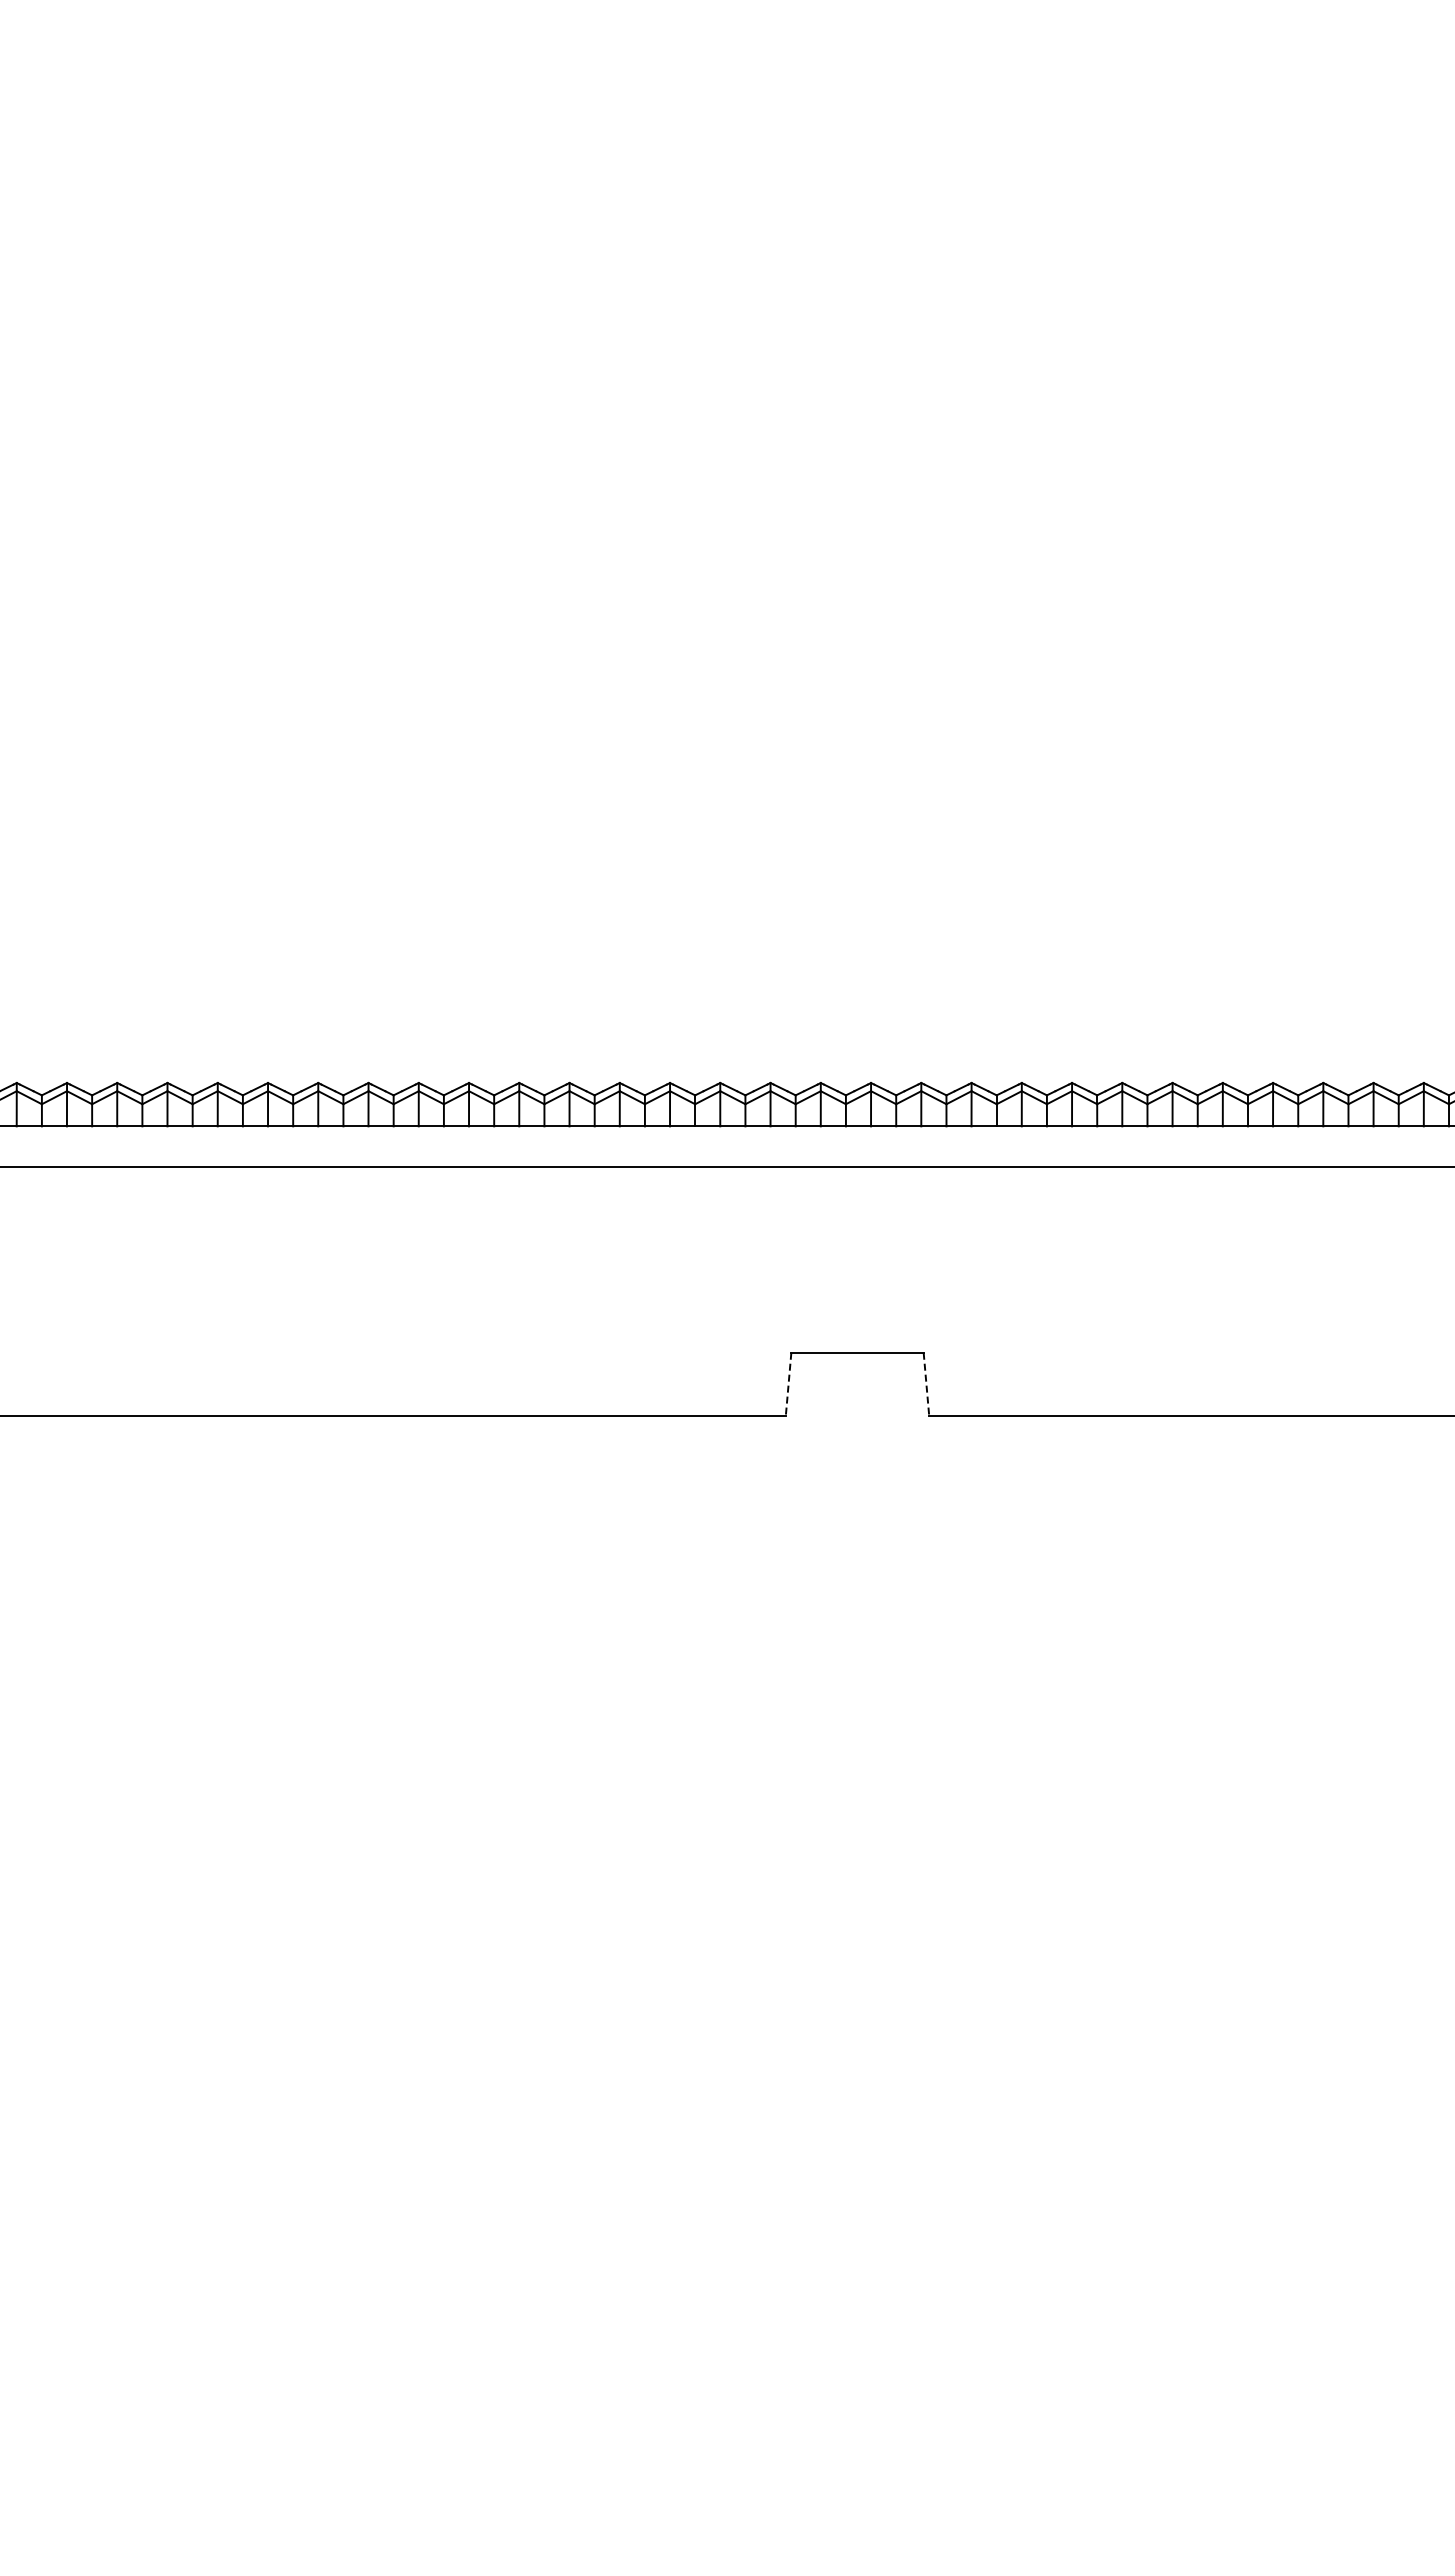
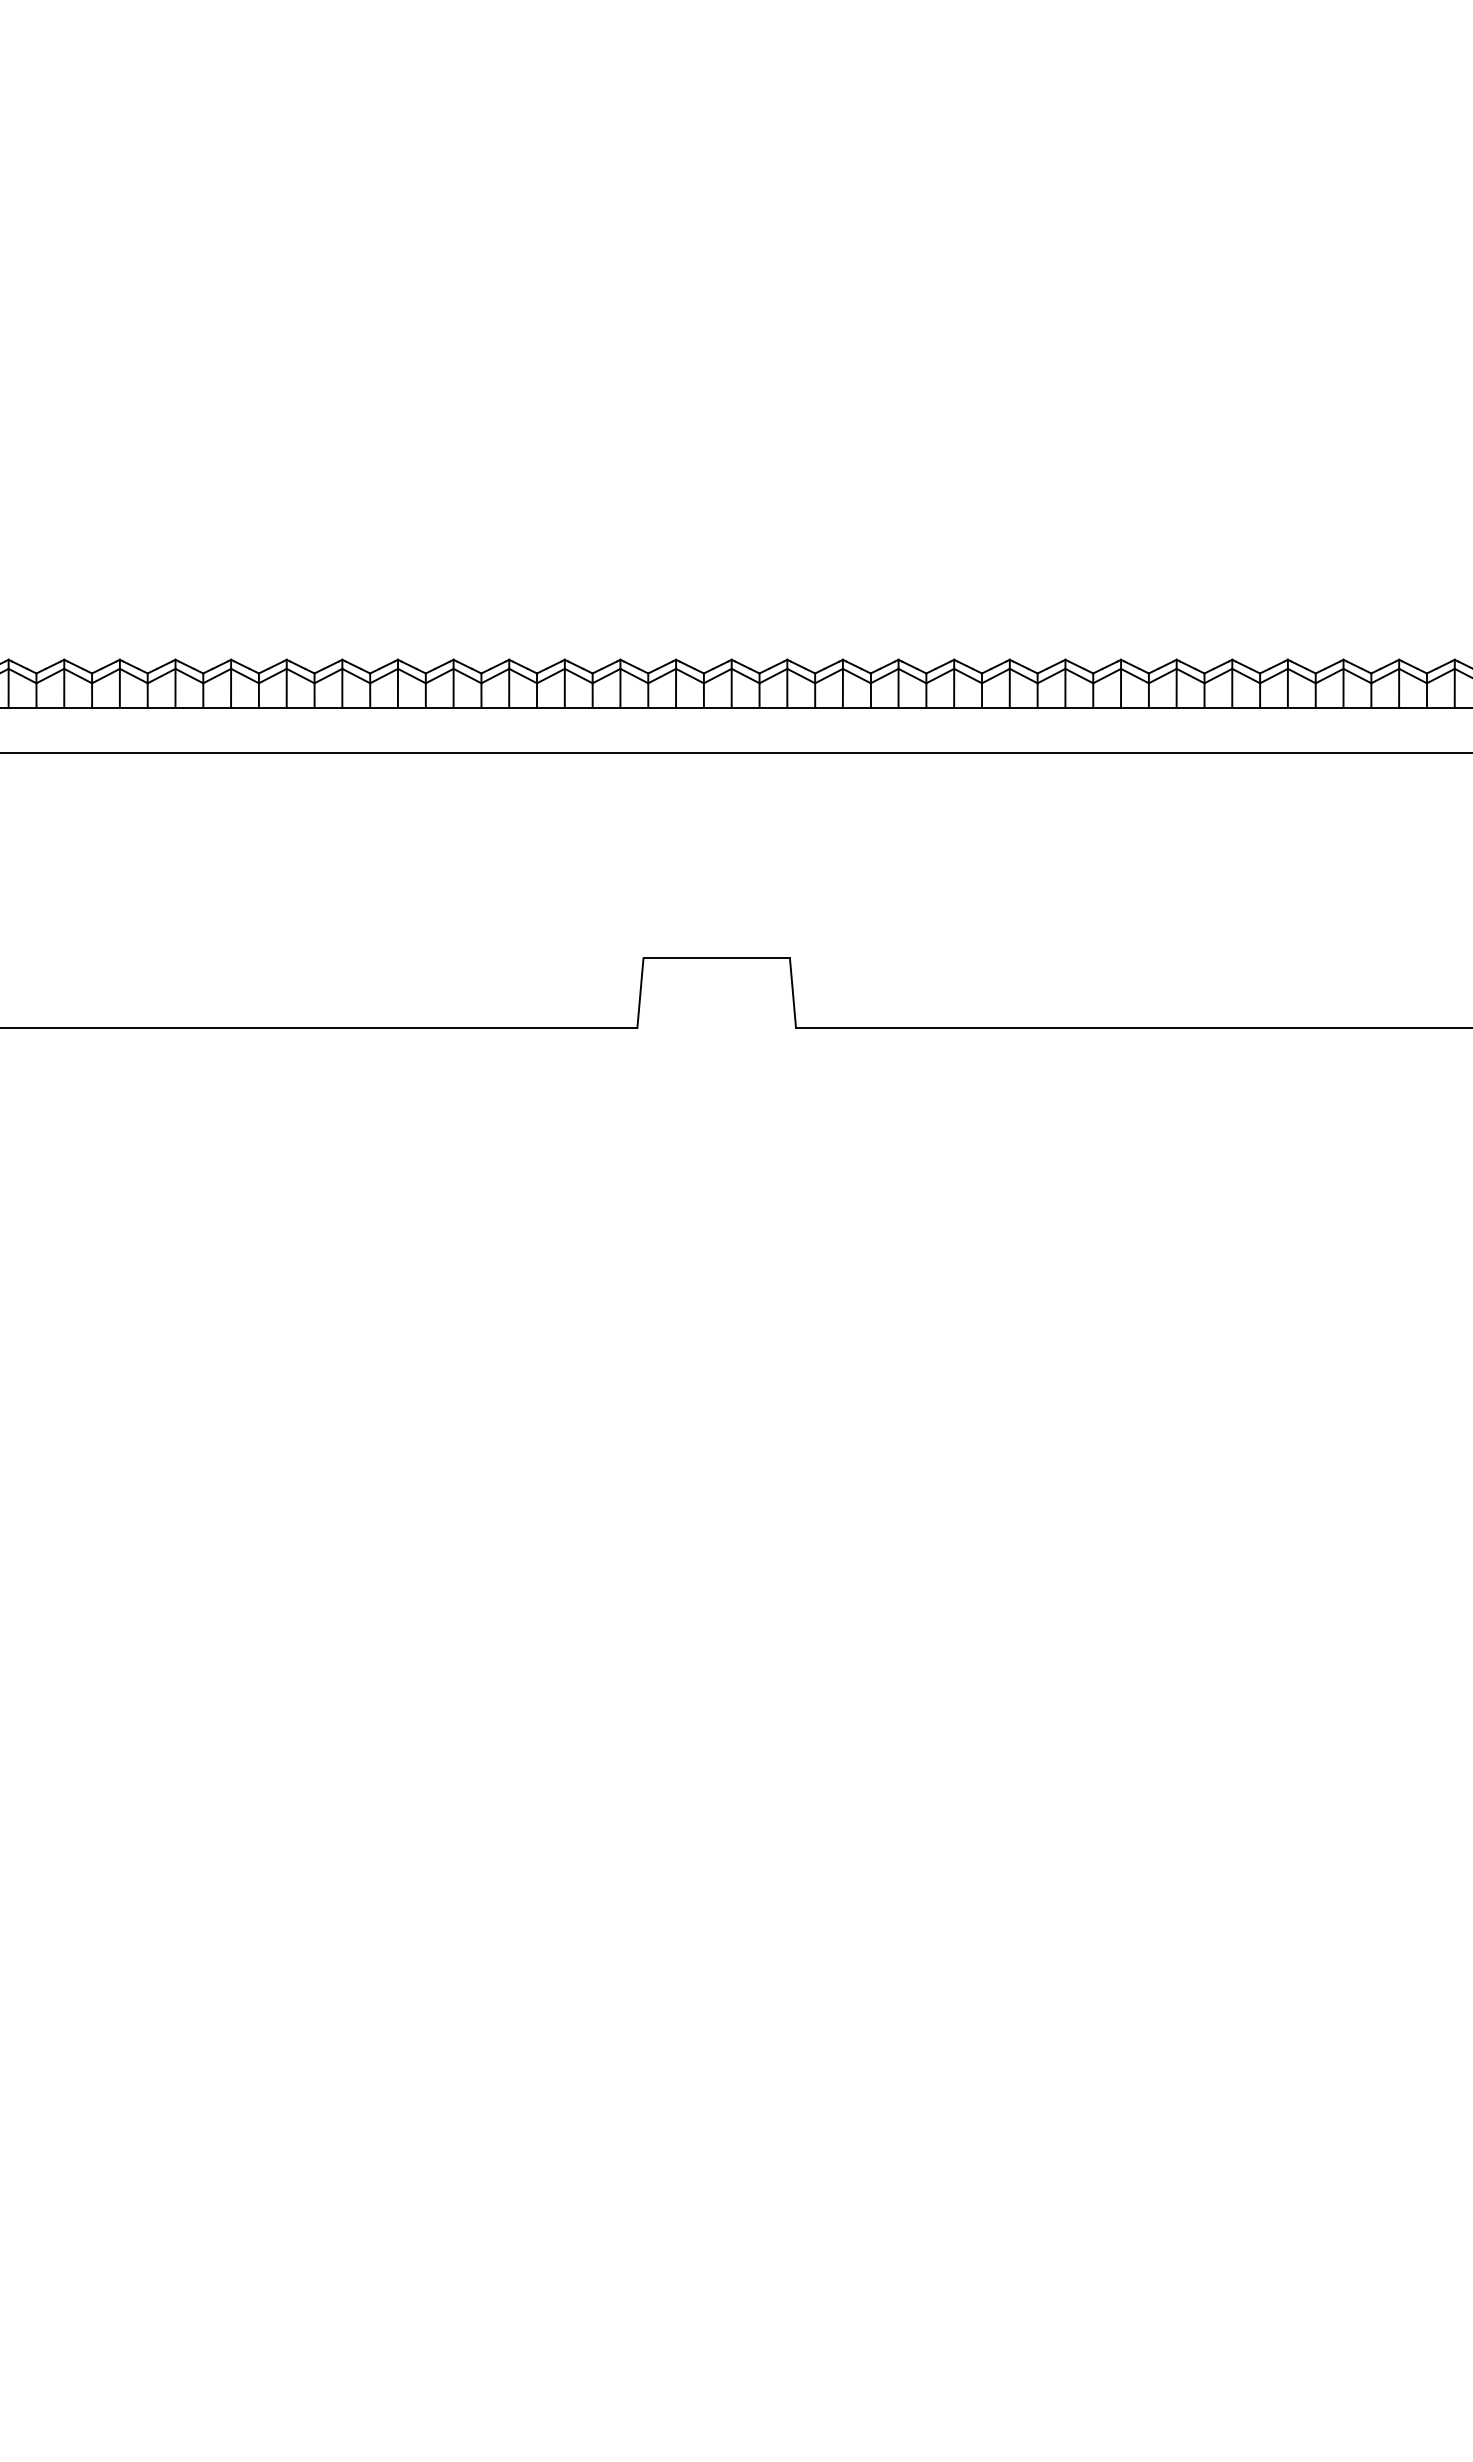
line: (788, 1384) -> (640, 993), dashed -> solid
line: (926, 1384) -> (793, 993), dashed -> solid

